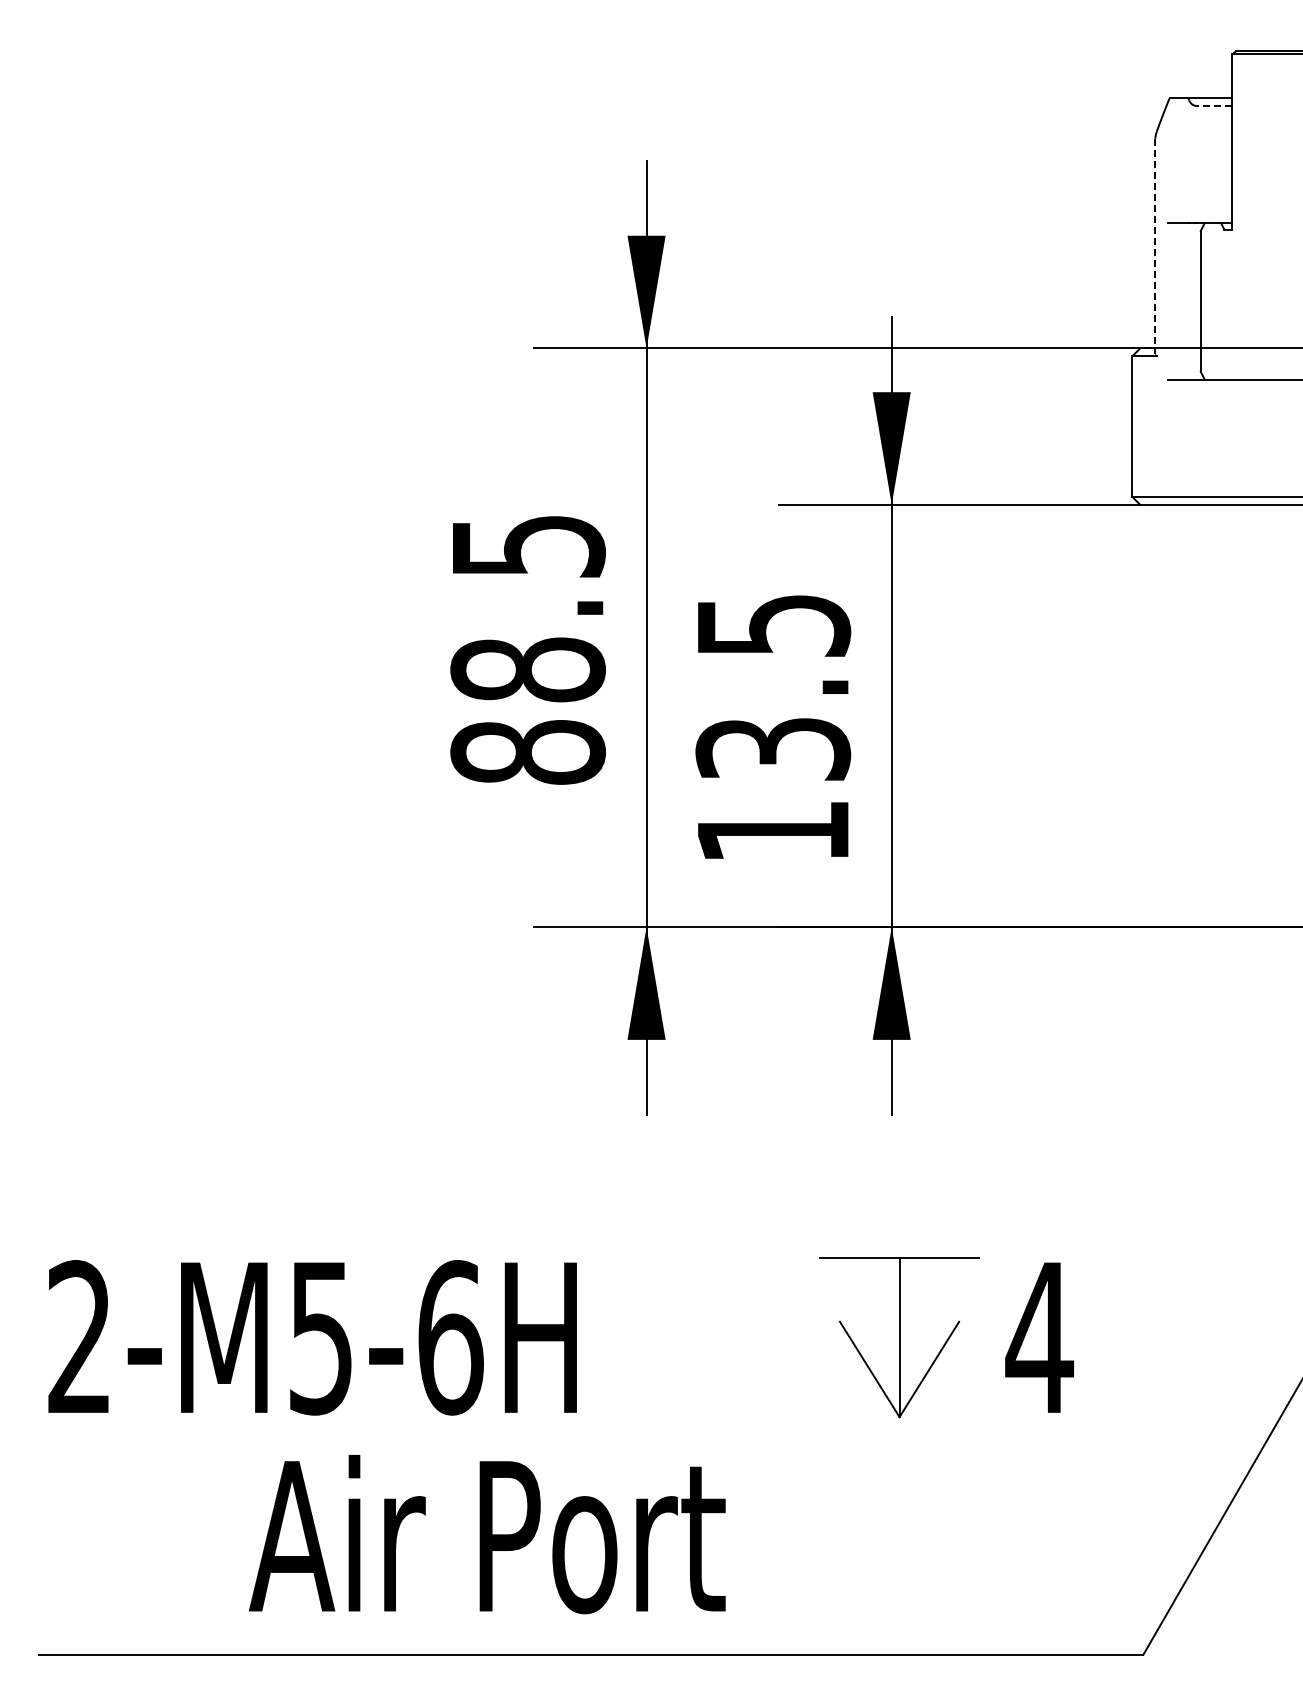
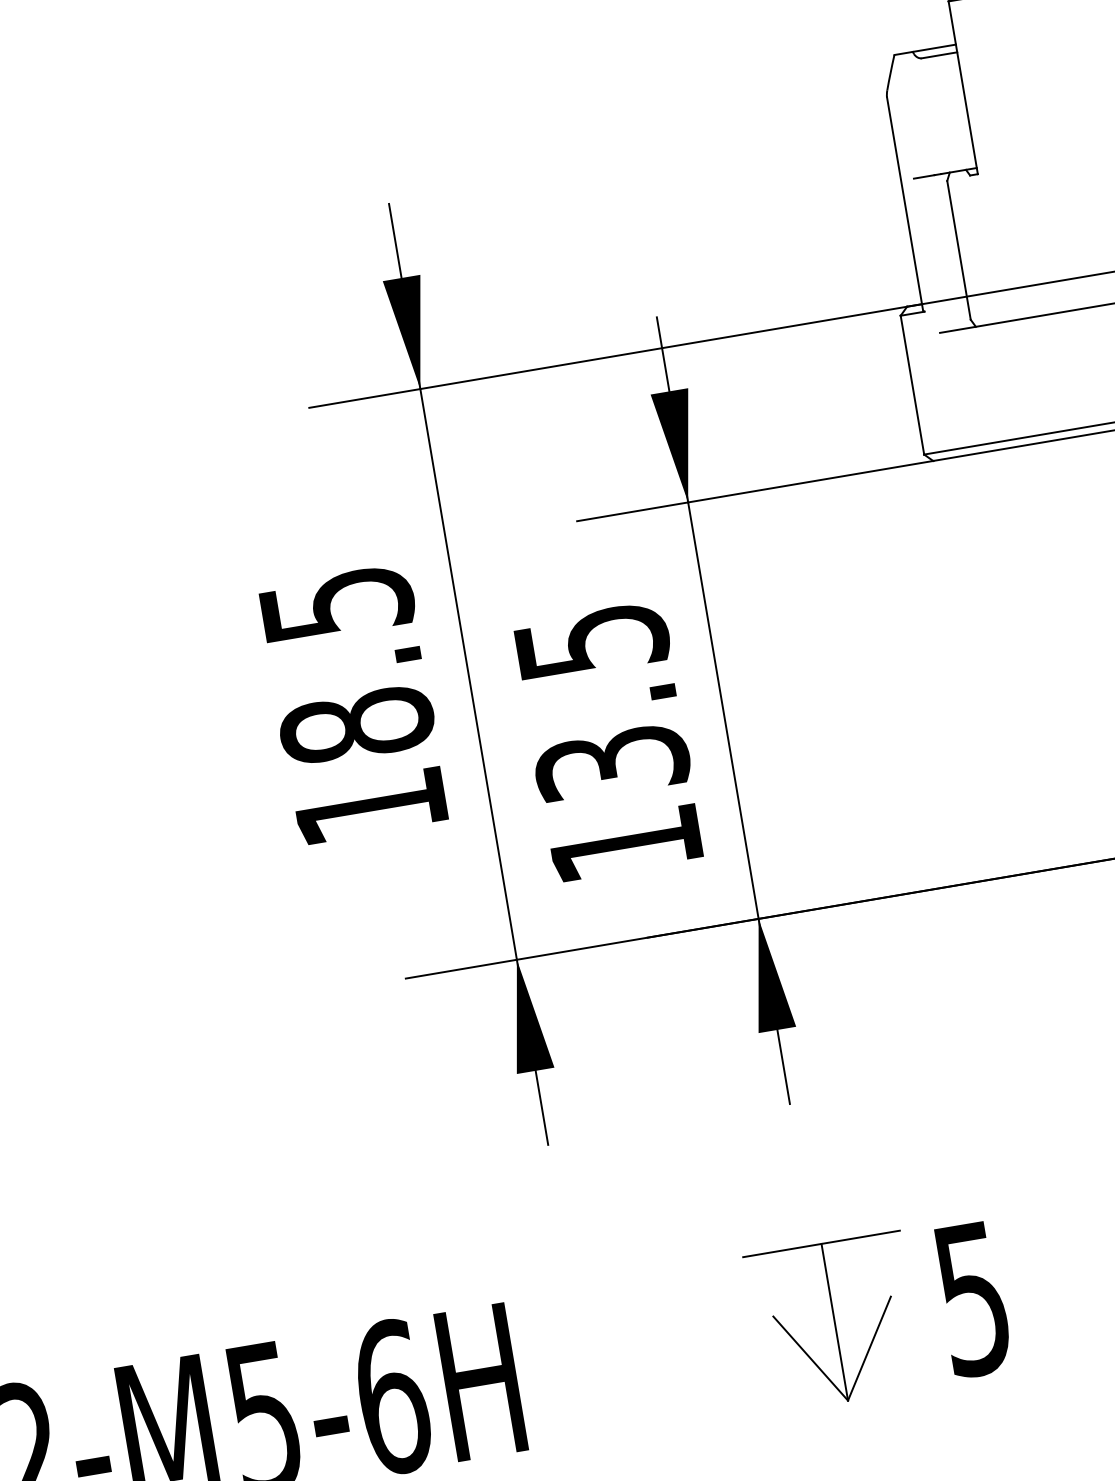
line: (1213, 105) -> (938, 55), dashed -> solid
line: (1155, 246) -> (905, 203), dashed -> solid
text: (527, 752) -> (370, 807), 88.5 -> 18.5
text: (1039, 1338) -> (972, 1299), 4 -> 5

